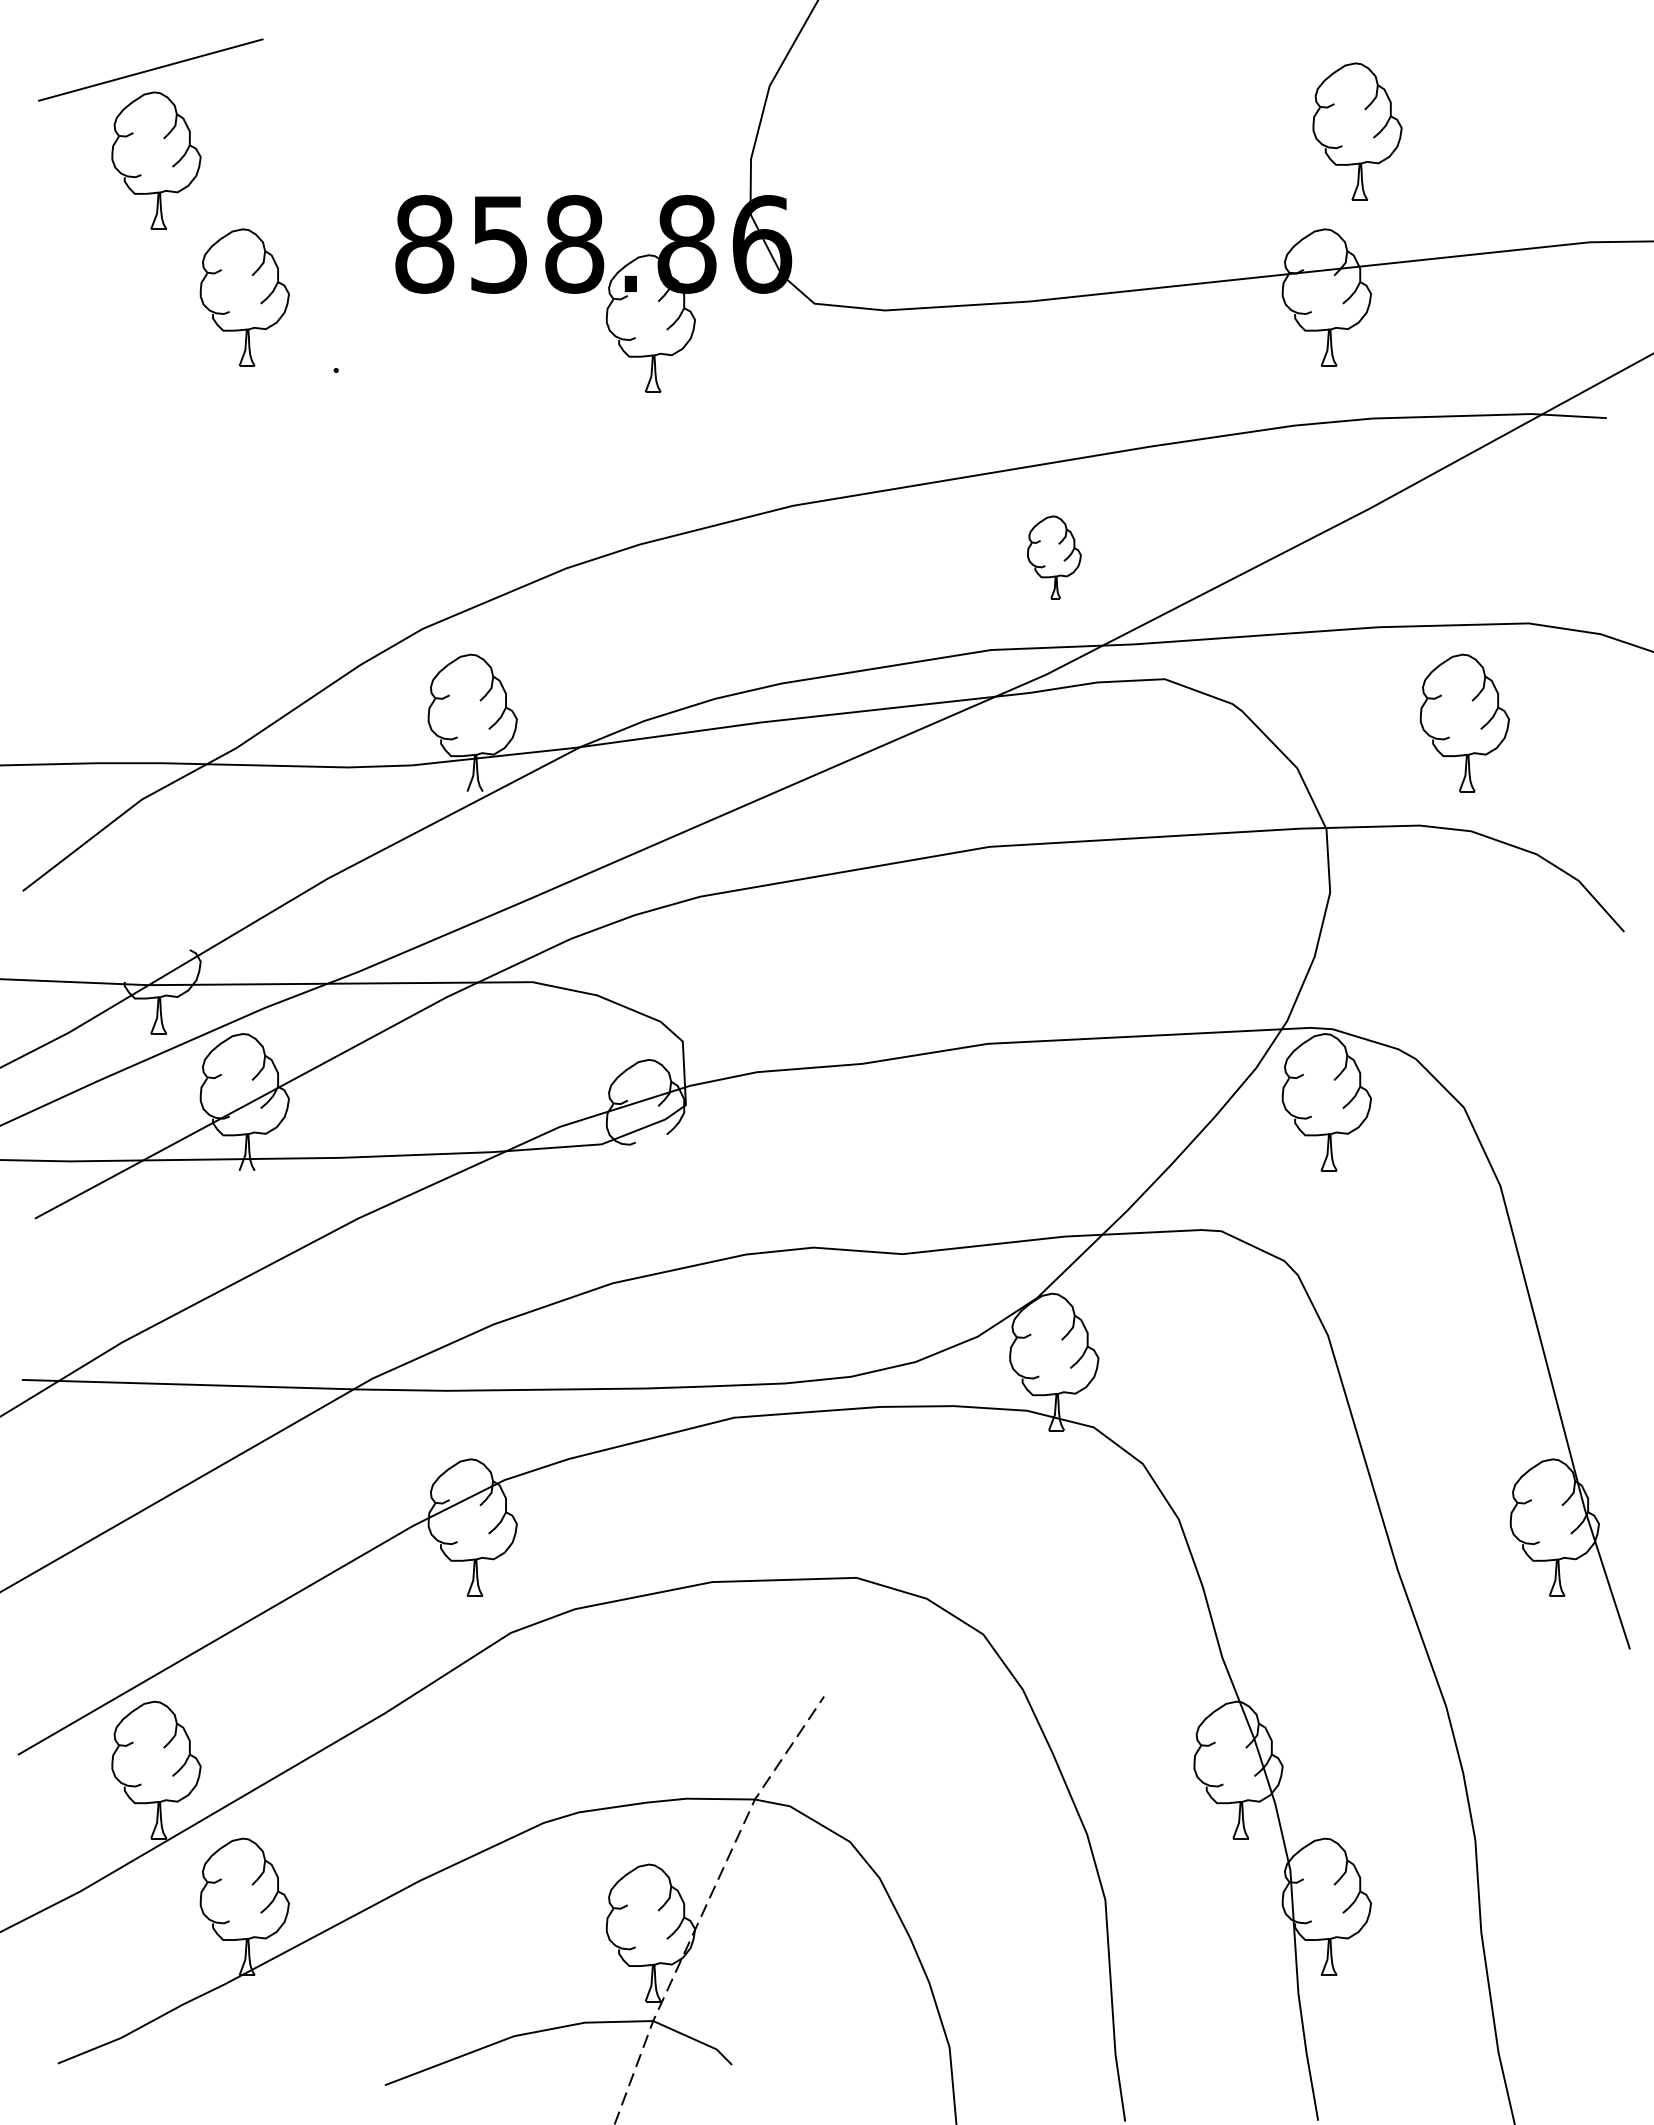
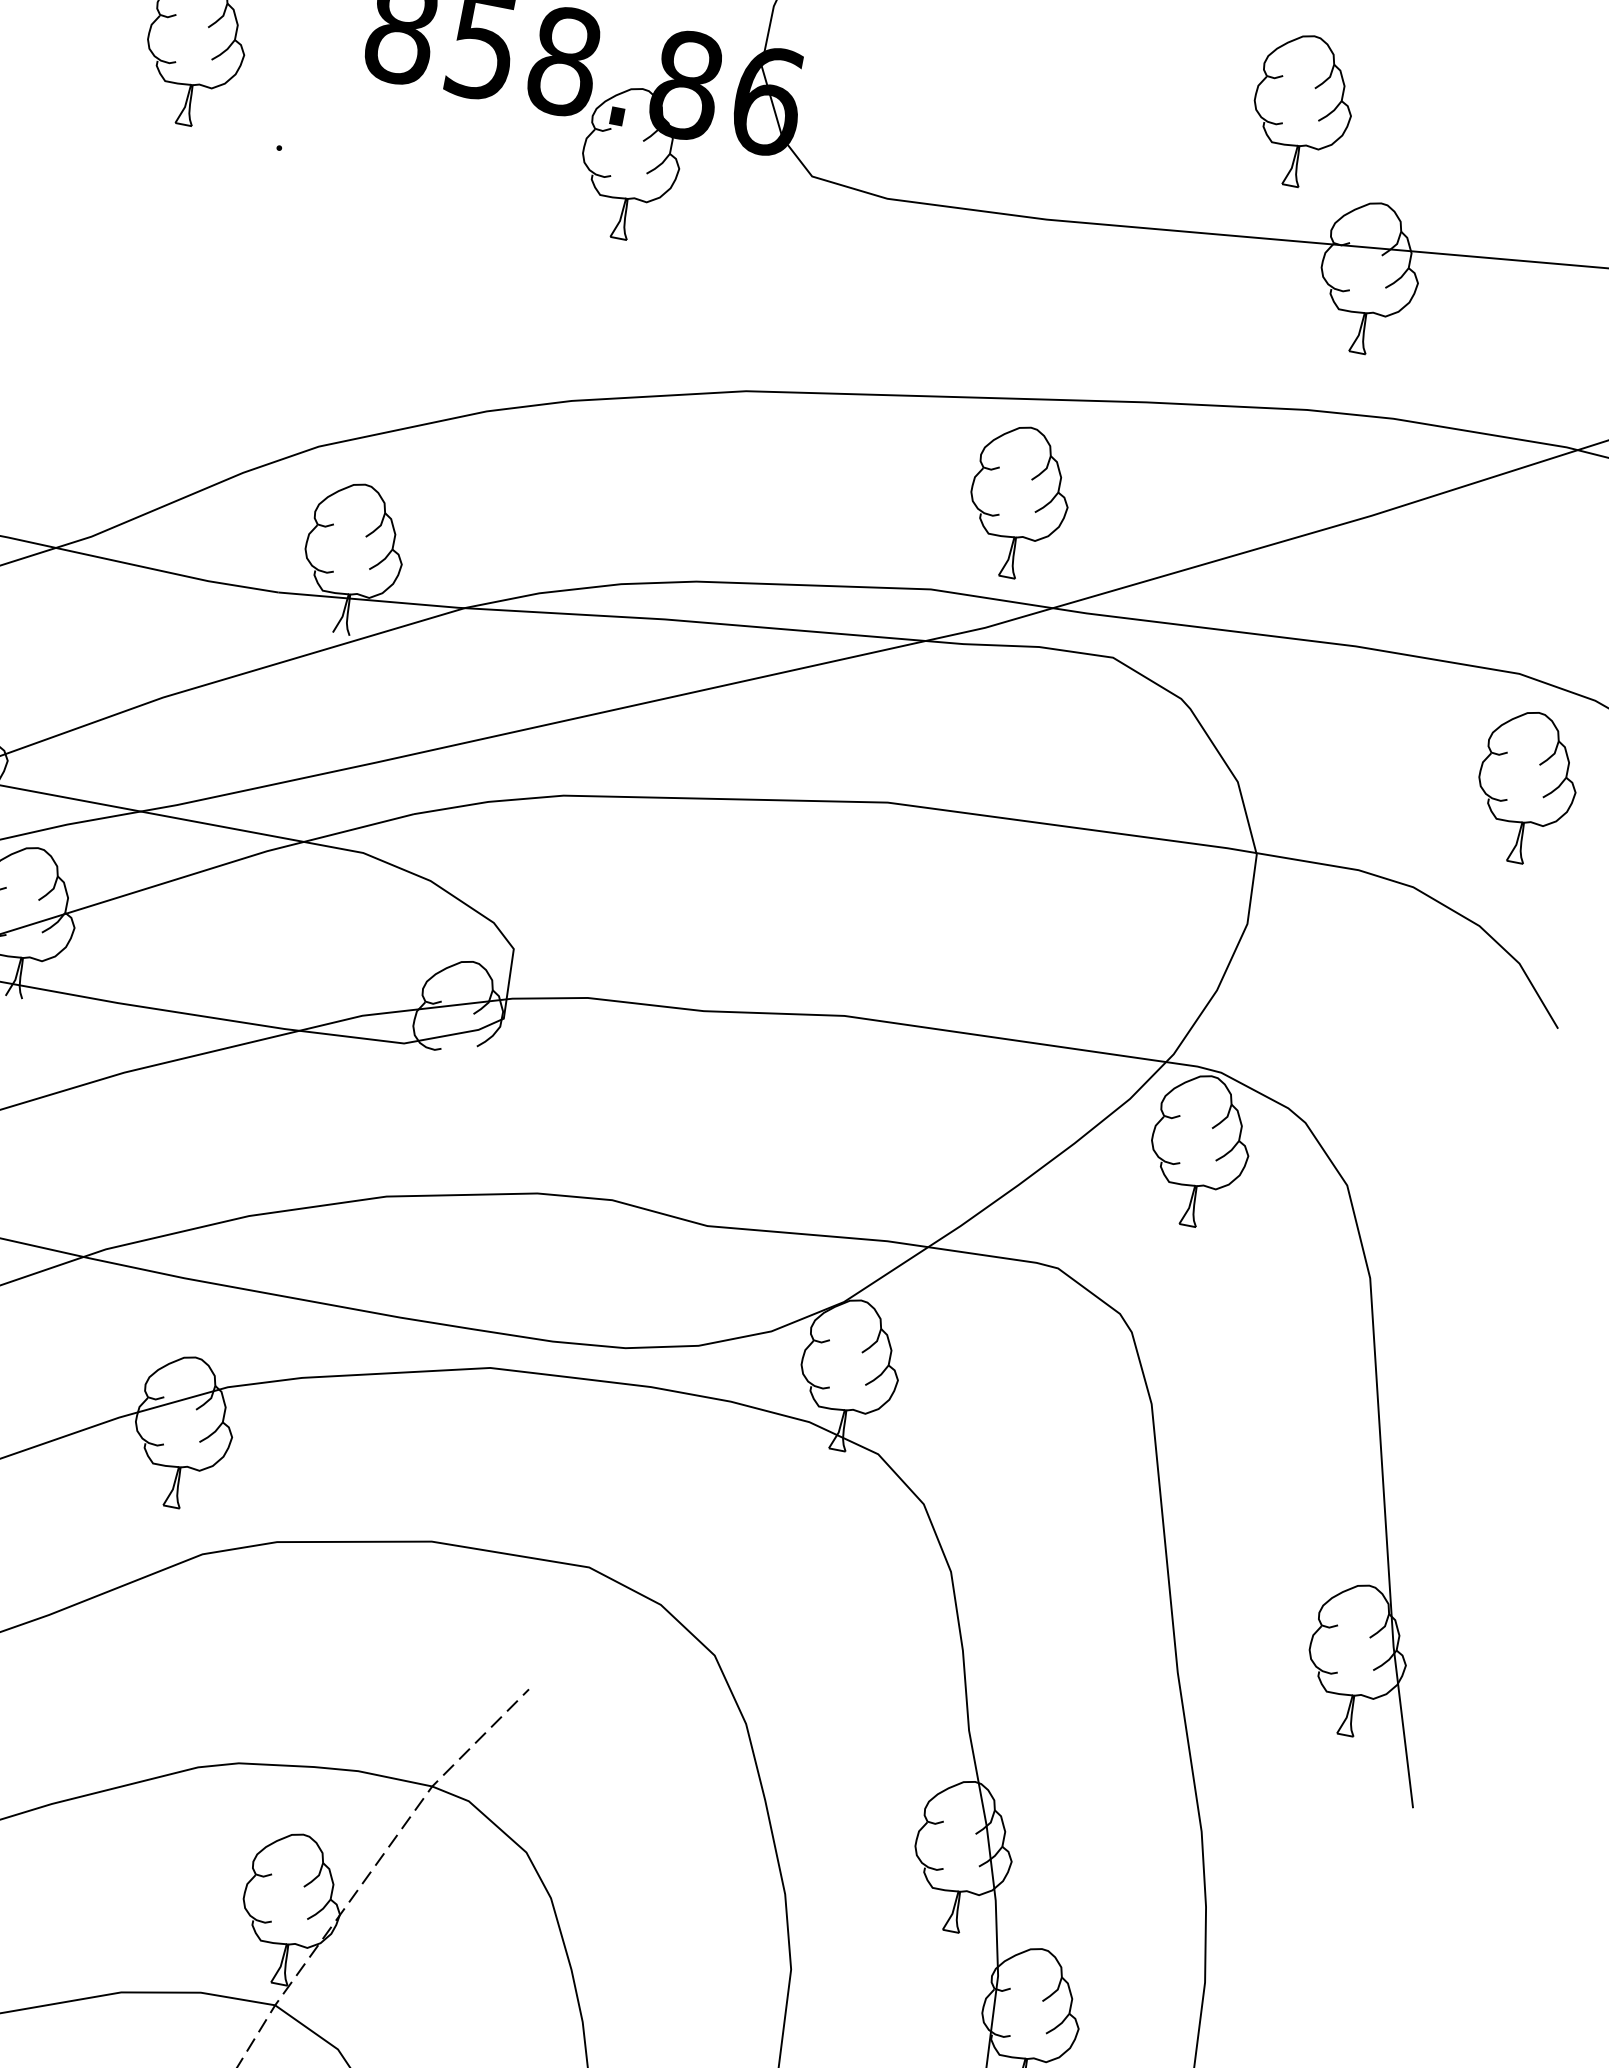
part: (1357, 131) -> (1302, 110), moved
part: (1054, 557) -> (1019, 502), size x1.67
part: (1464, 722) -> (1526, 786), moved

